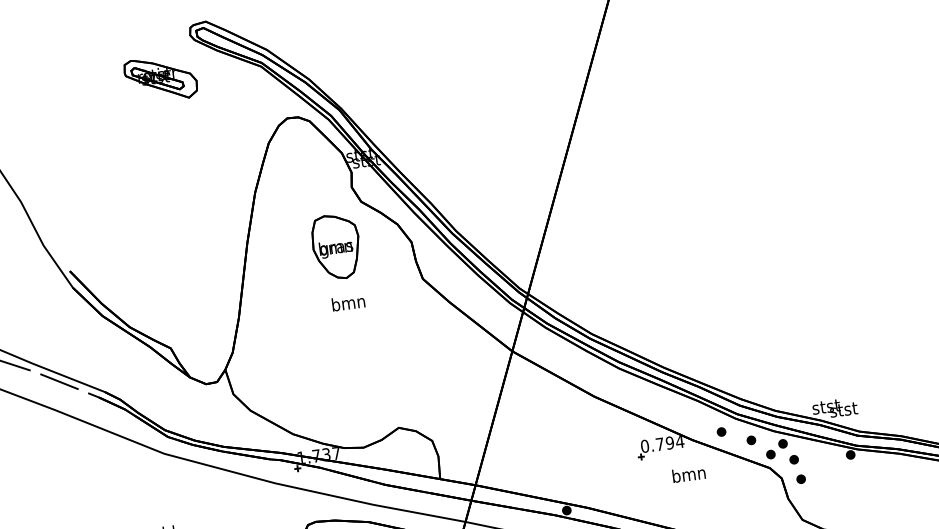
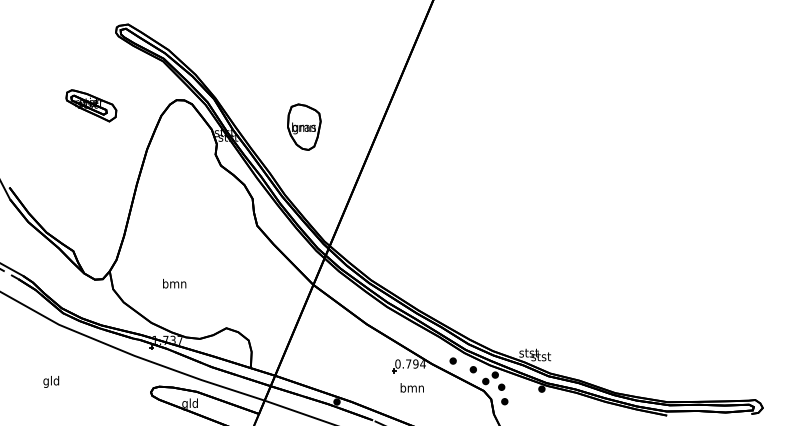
part: (161, 78) -> (91, 105), moved
part: (336, 245) -> (304, 126), moved
text: (348, 302) -> (174, 283), moved
text: (687, 474) -> (411, 387), moved

